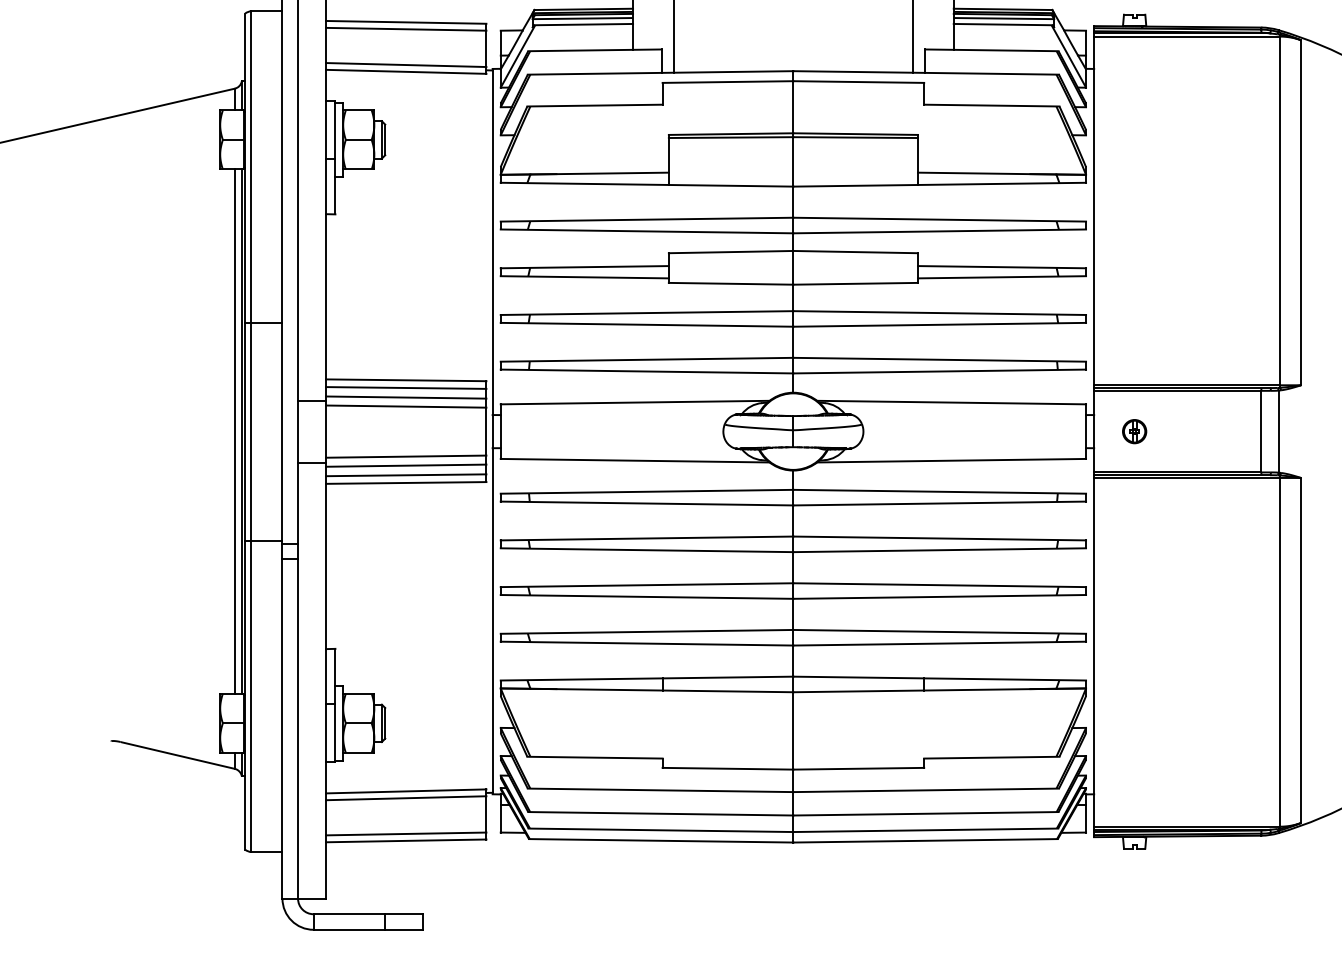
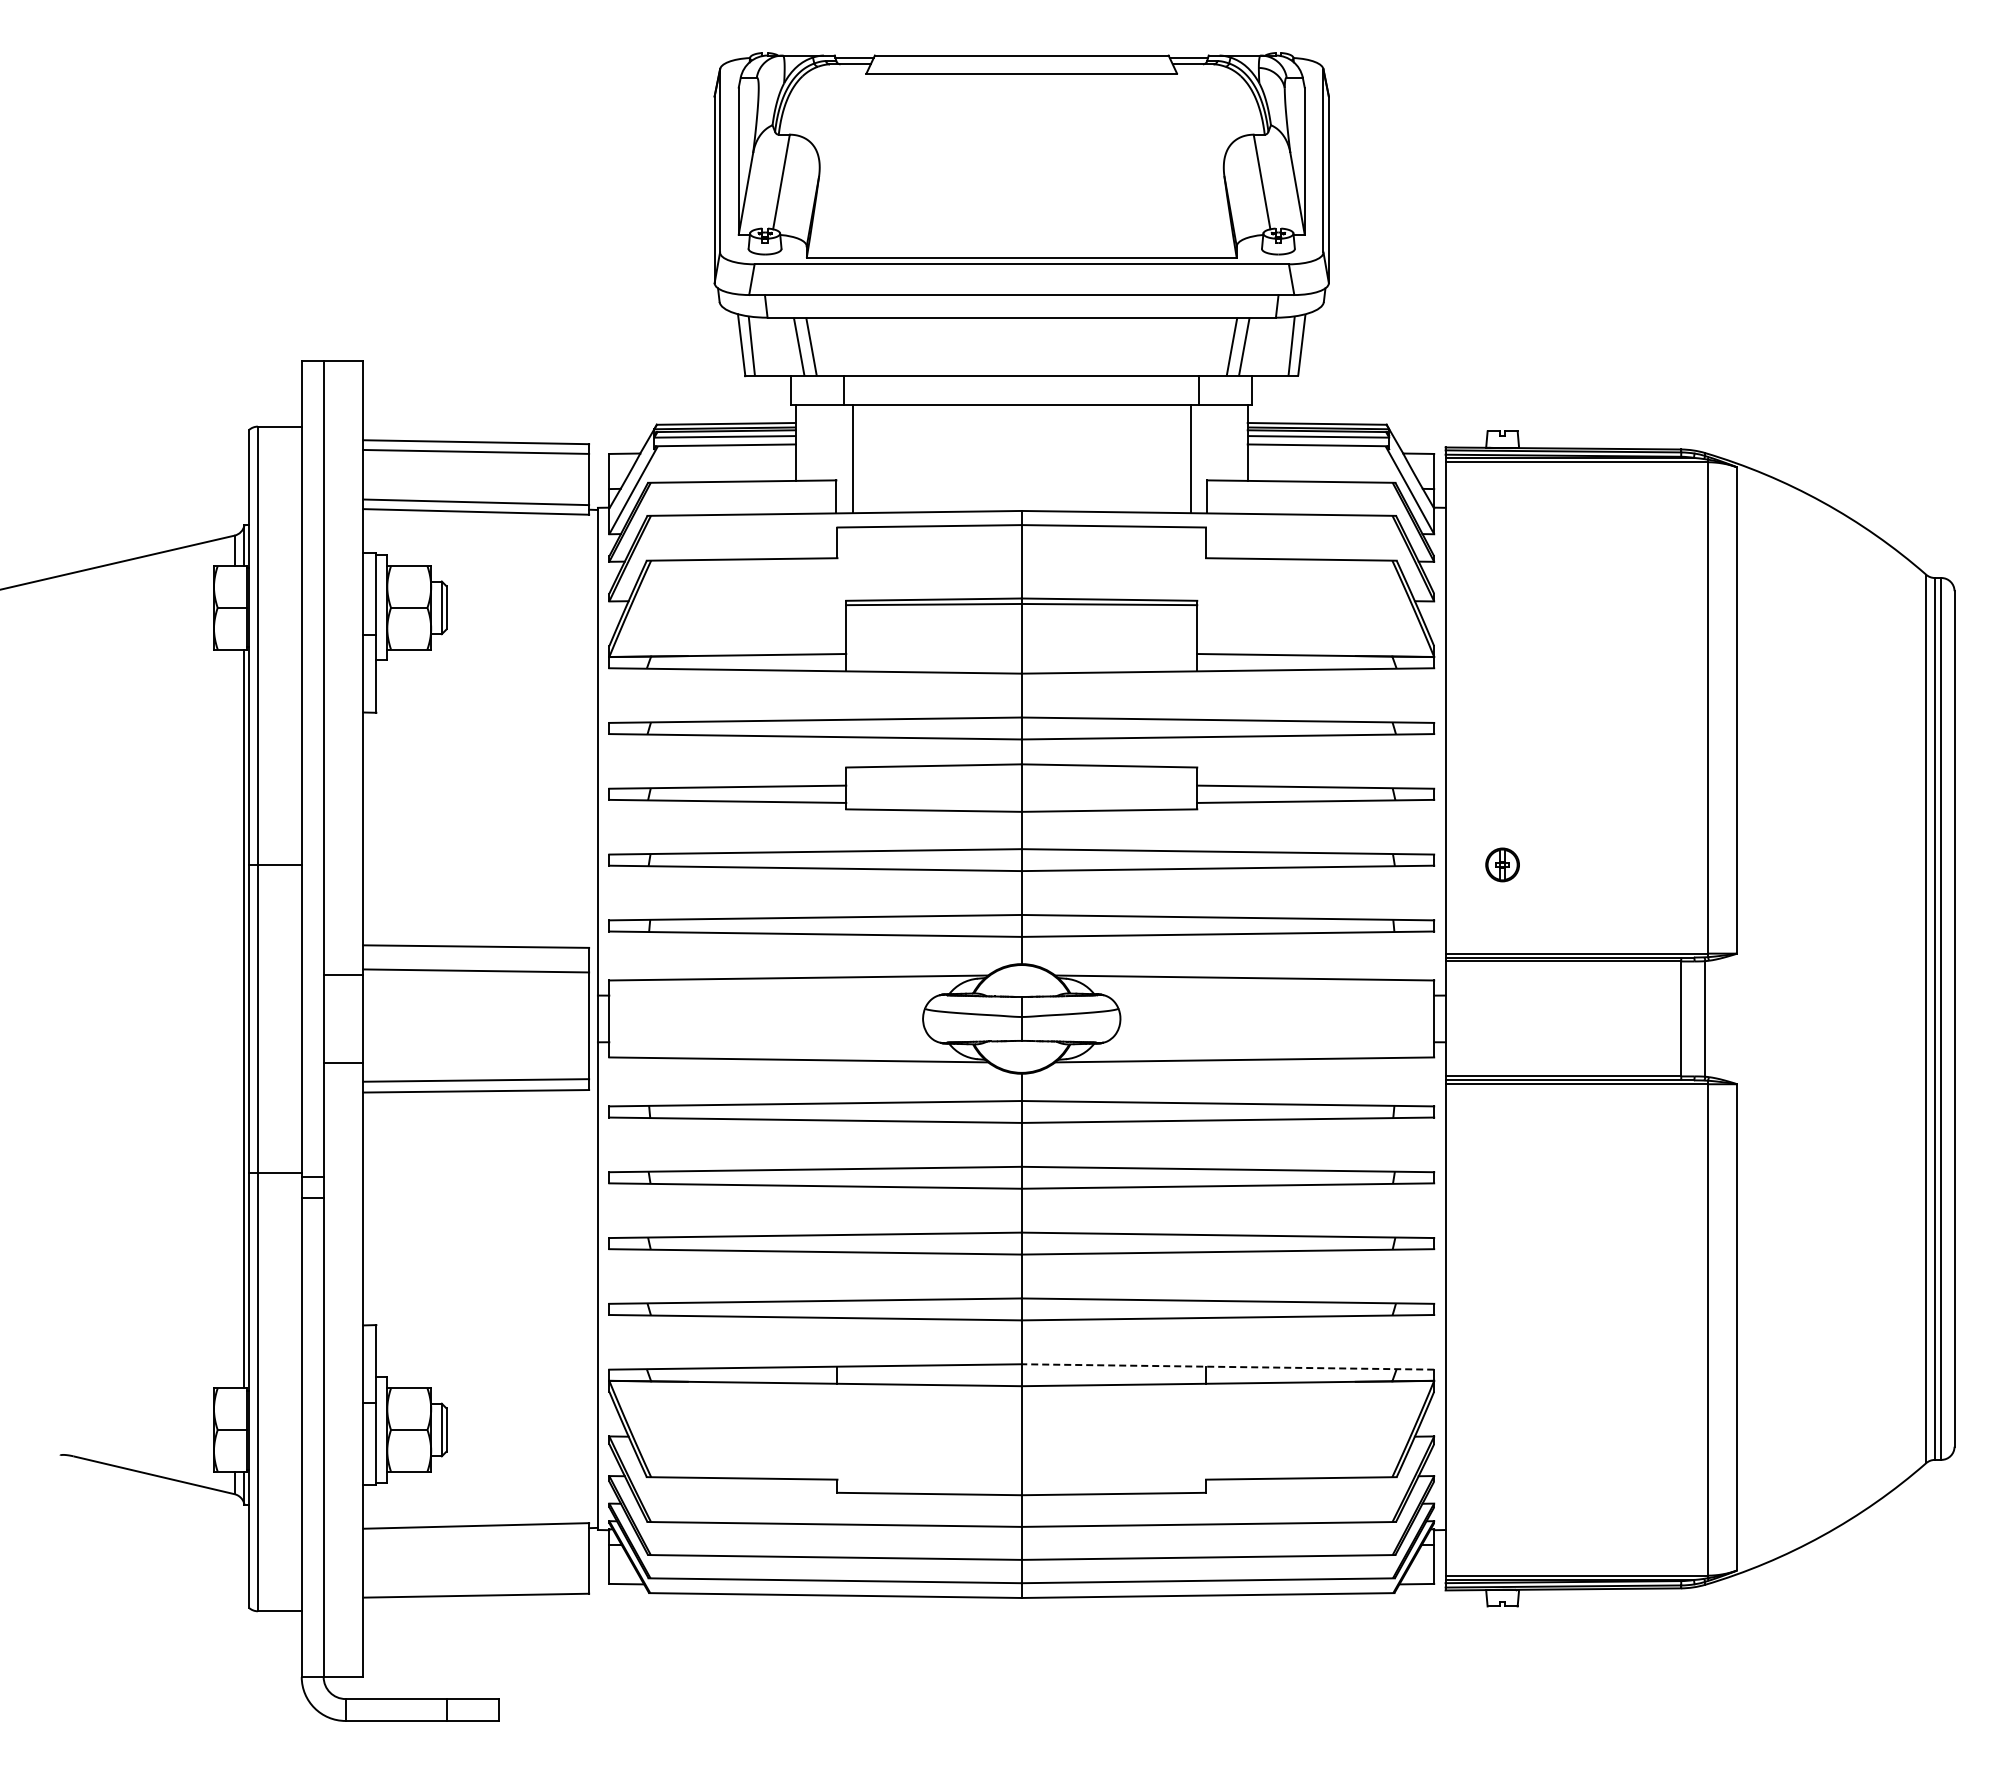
line: (406, 388) -> (476, 957), removed
line: (406, 406) -> (476, 983), removed
line: (234, 431) -> (234, 1018), removed
part: (1134, 431) -> (1502, 864), moved
line: (406, 456) -> (476, 1053), removed
line: (406, 465) -> (476, 1066), removed
line: (939, 678) -> (1227, 1366), solid -> dashed
line: (406, 798) -> (476, 1535), removed
line: (406, 833) -> (476, 1585), removed

